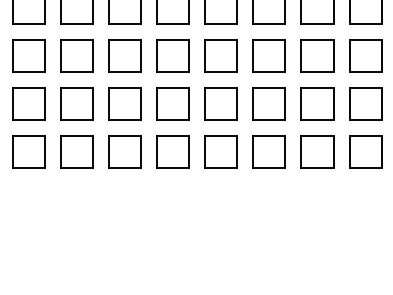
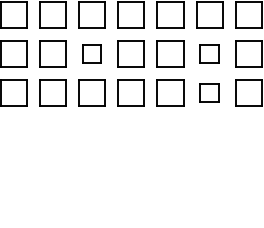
part: (124, 103) -> (91, 53), size x0.7
part: (268, 103) -> (208, 53), size x0.7
part: (268, 151) -> (208, 92), size x0.7

